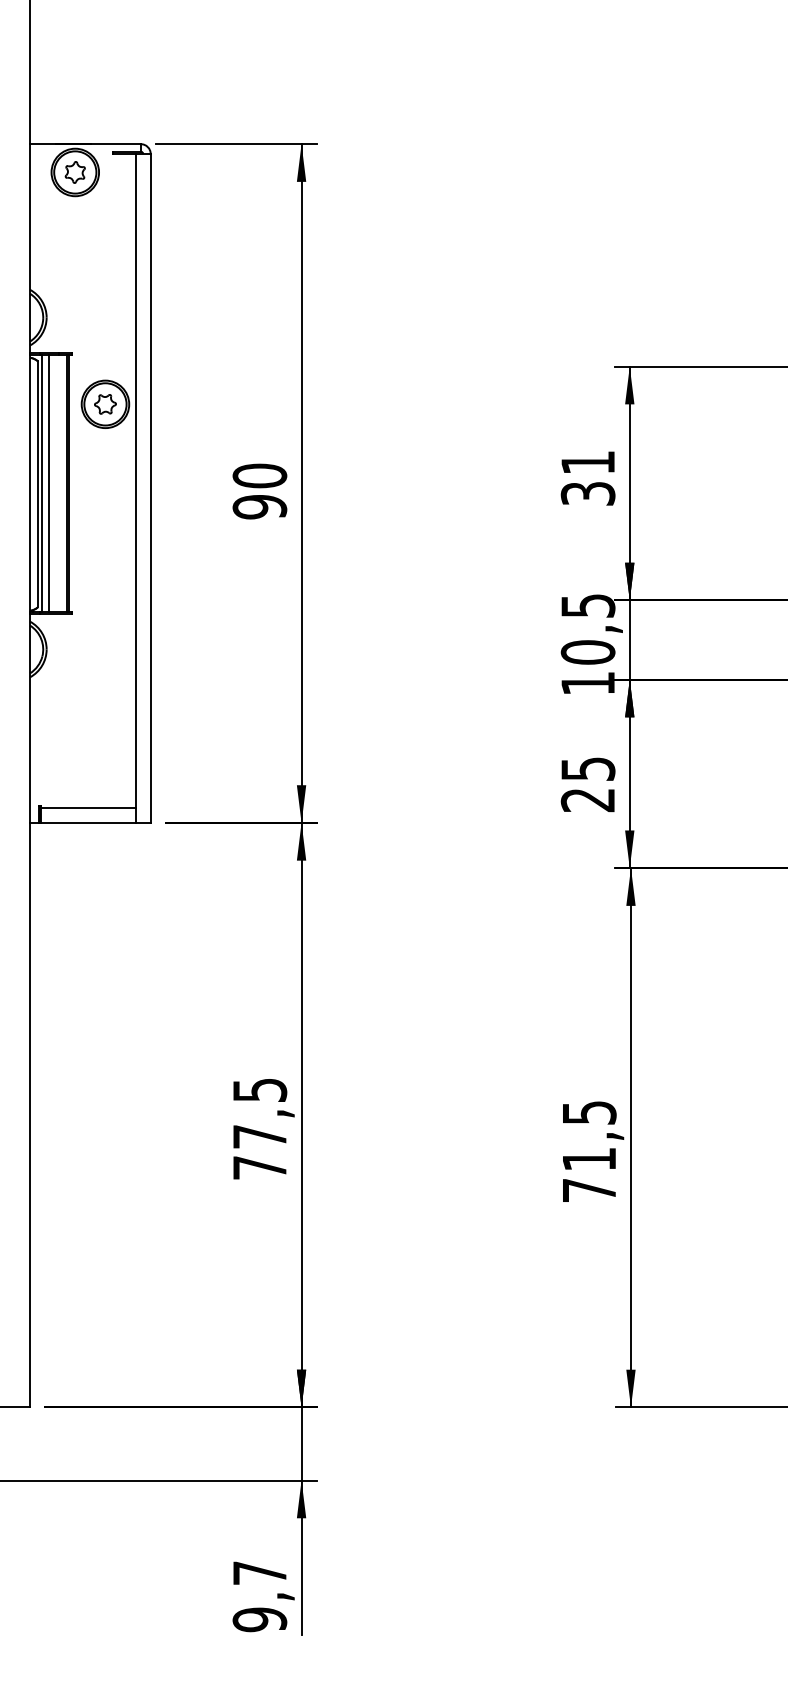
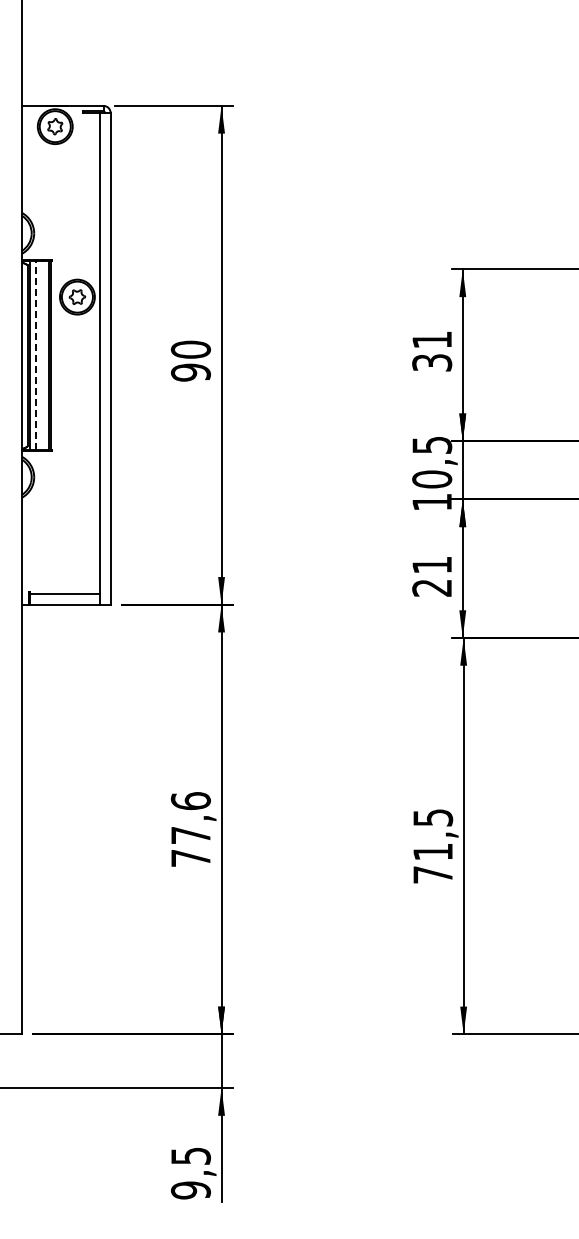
line: (49, 483) -> (36, 355), solid -> dashed
text: (588, 768) -> (432, 564), 25 -> 21
text: (259, 1089) -> (190, 800), 77,5 -> 77,6
text: (259, 1572) -> (190, 1155), 9,7 -> 9,5

